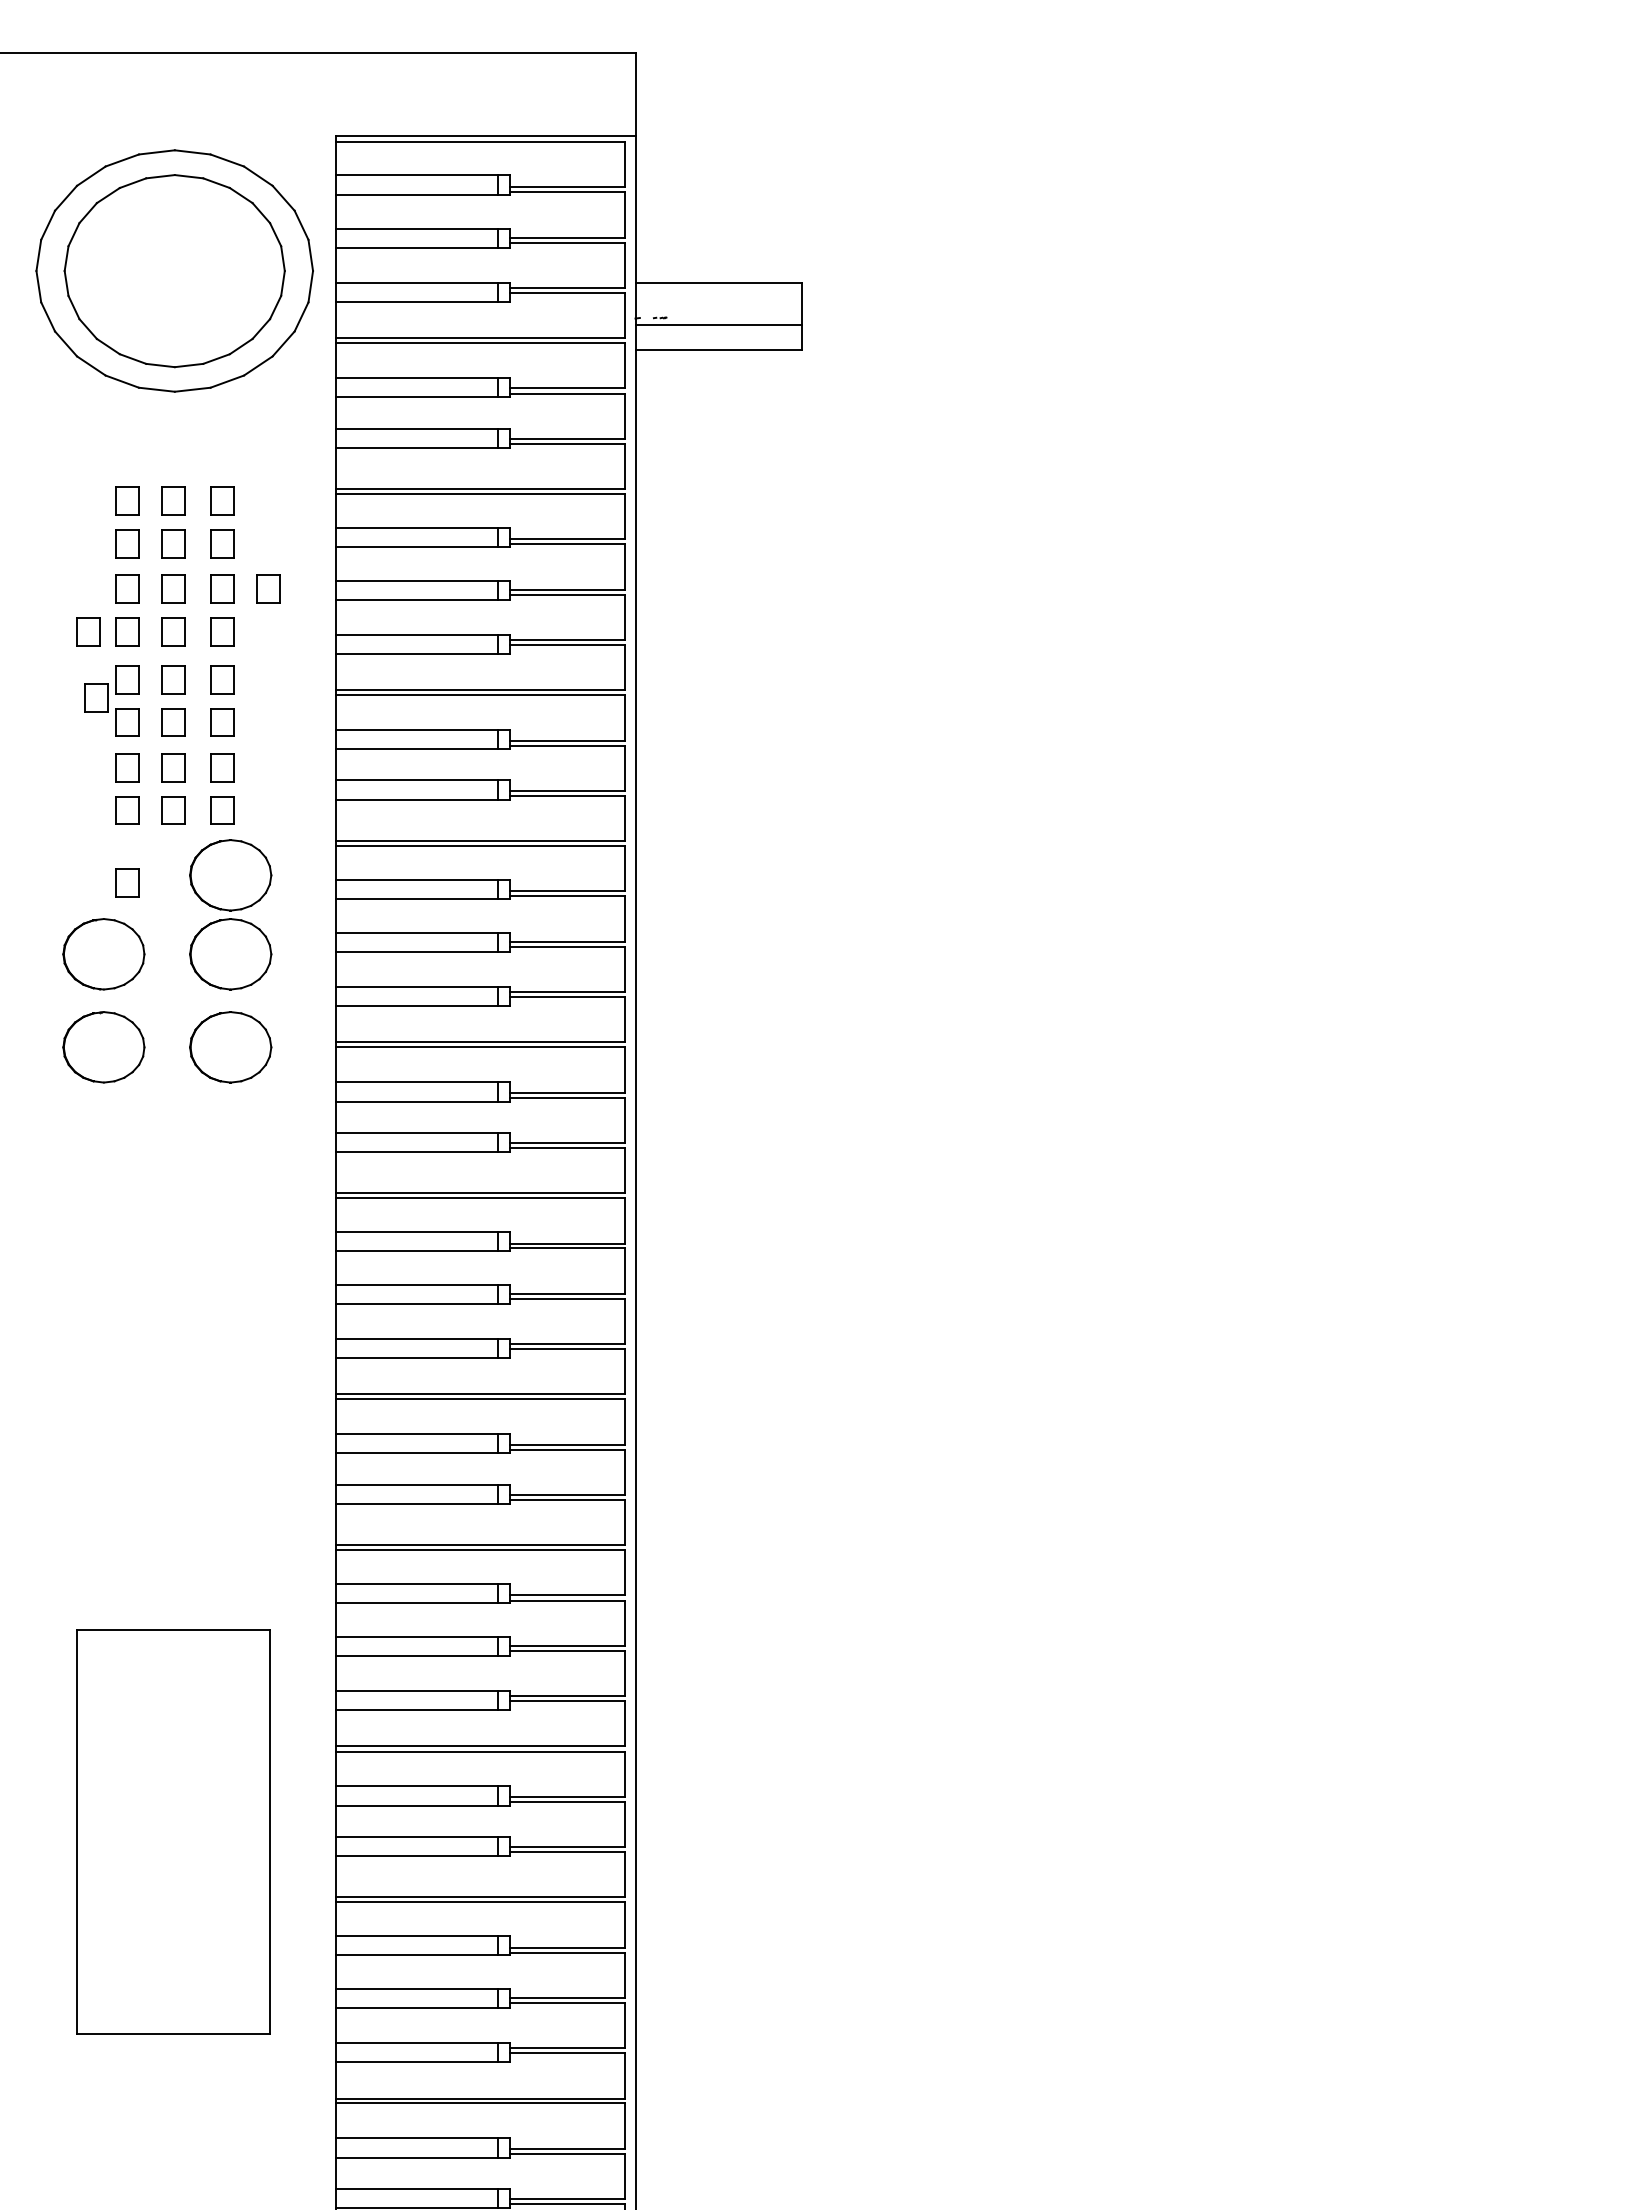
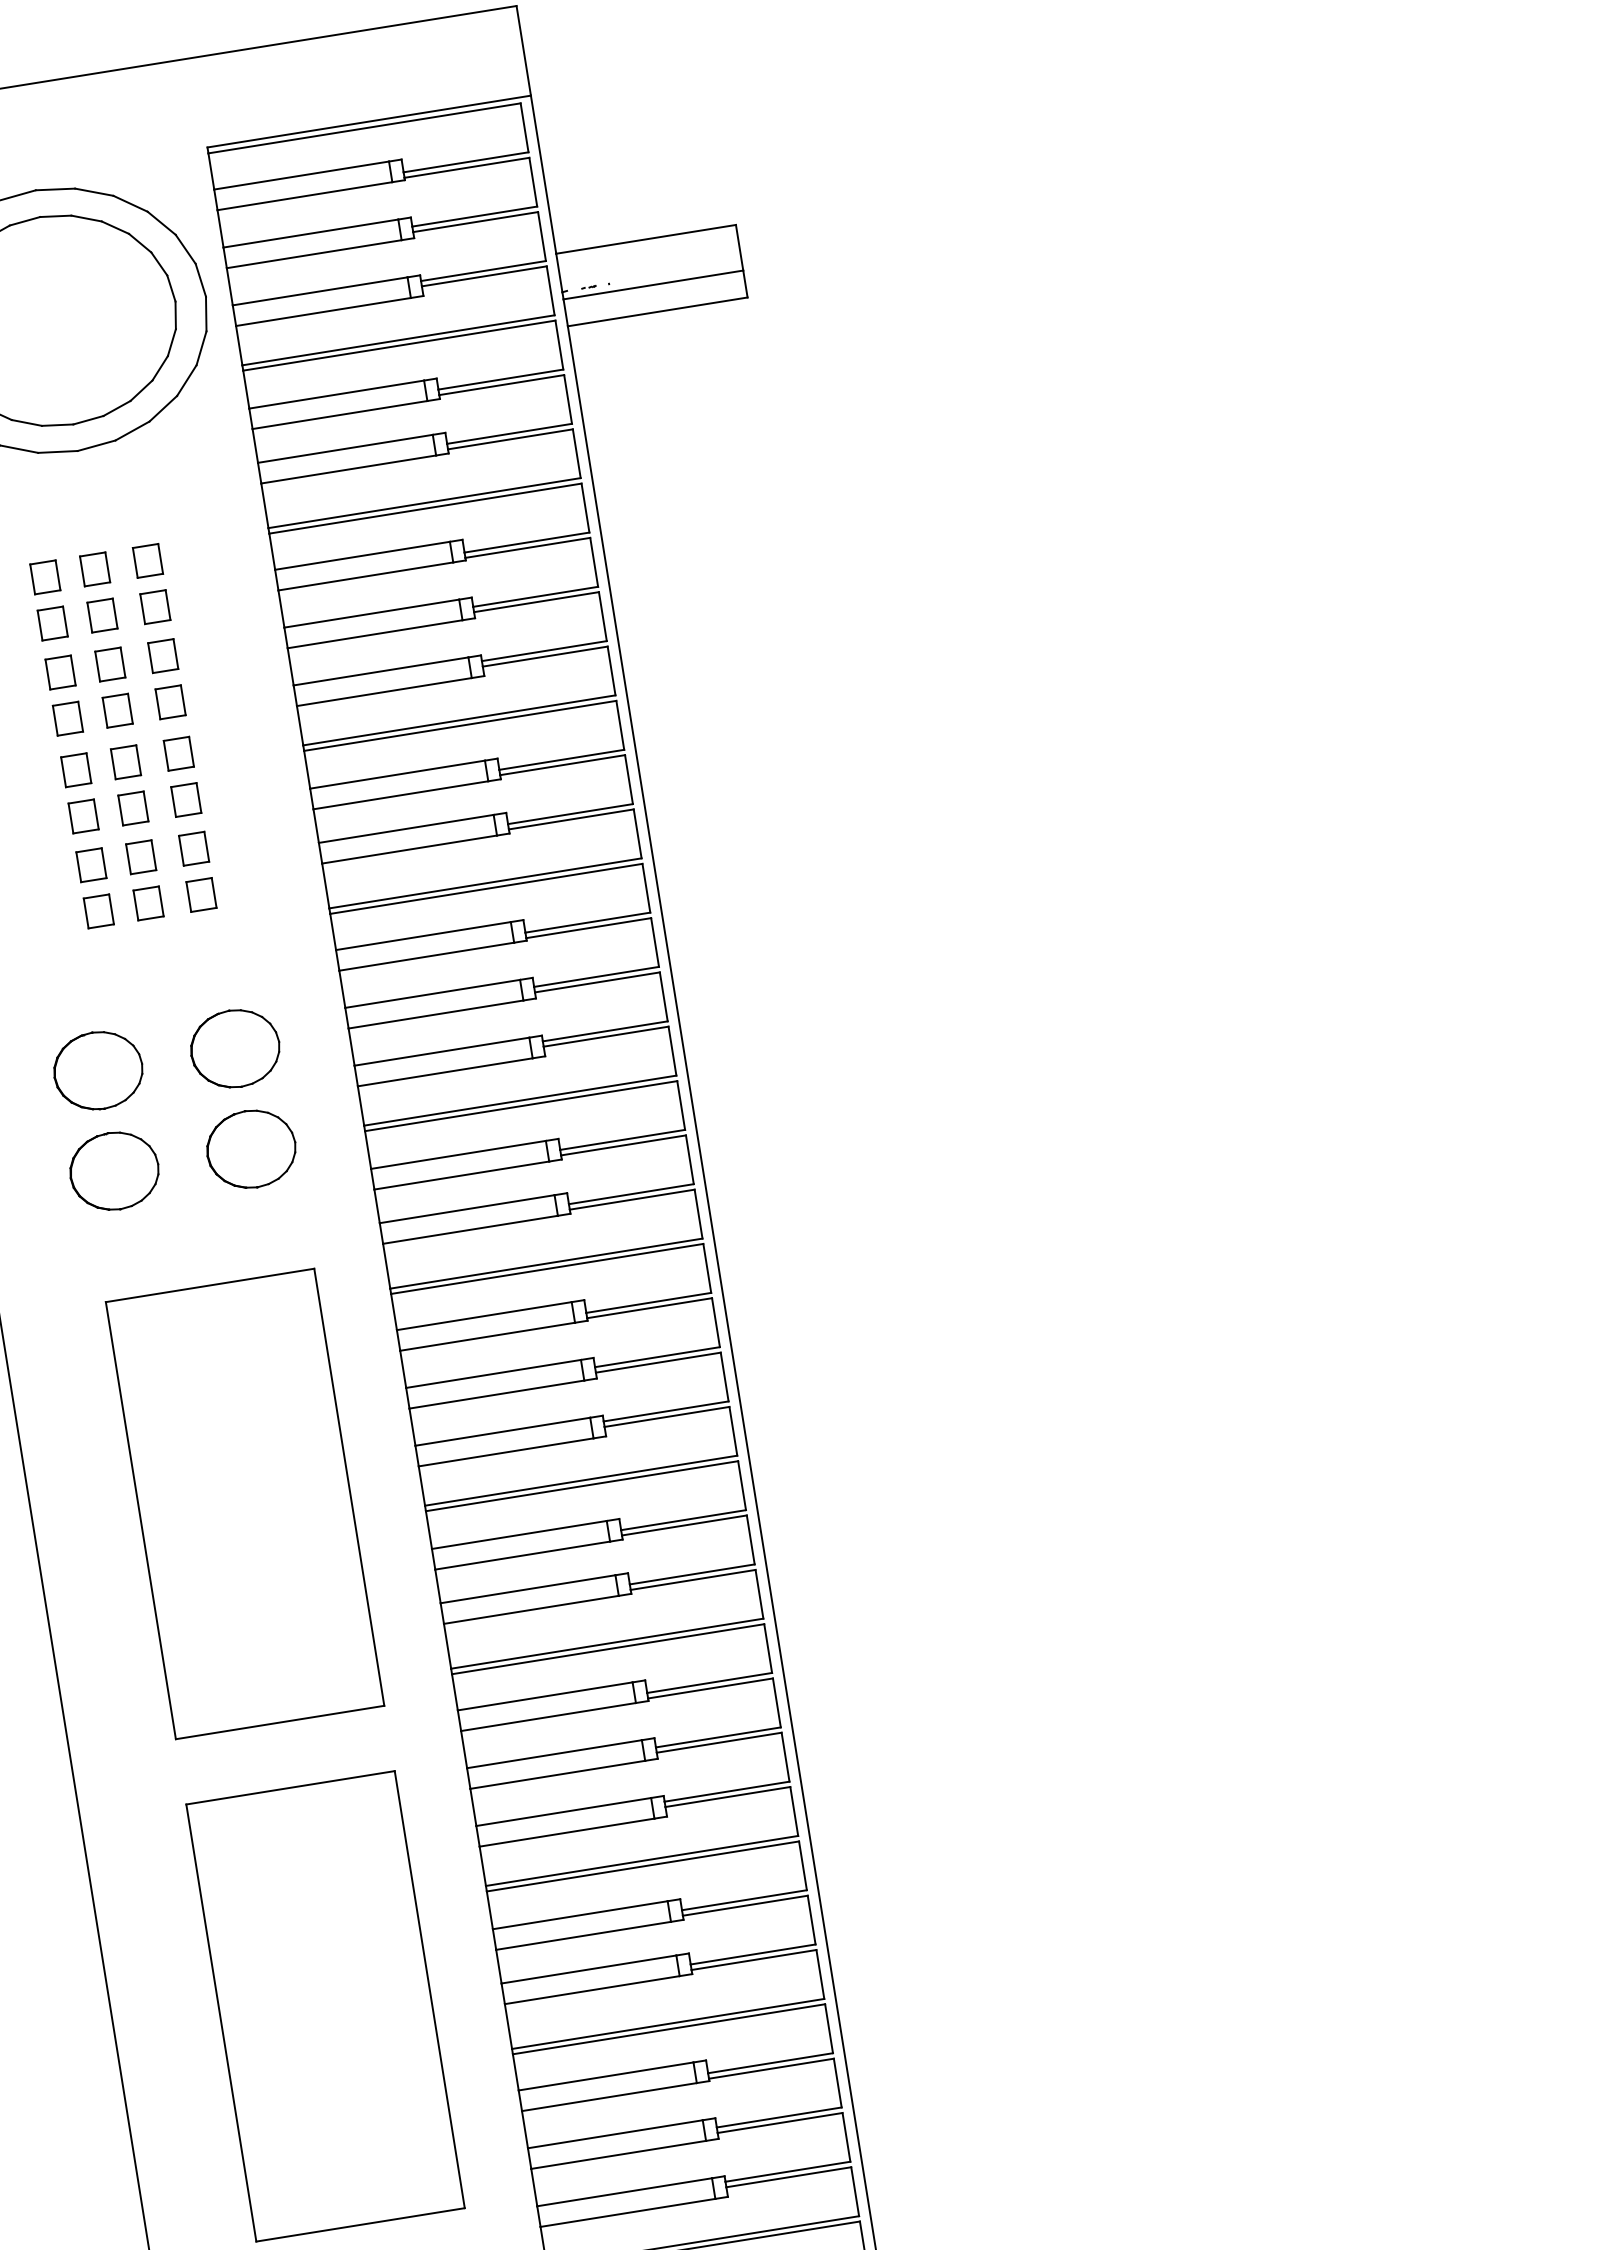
part: (268, 588) -> (212, 647), removed
part: (88, 631) -> (25, 724), removed
part: (96, 697) -> (45, 794), removed
part: (230, 875) -> (221, 963), removed
part: (127, 882) -> (111, 989), removed
part: (173, 1366) -> (244, 1503), added

